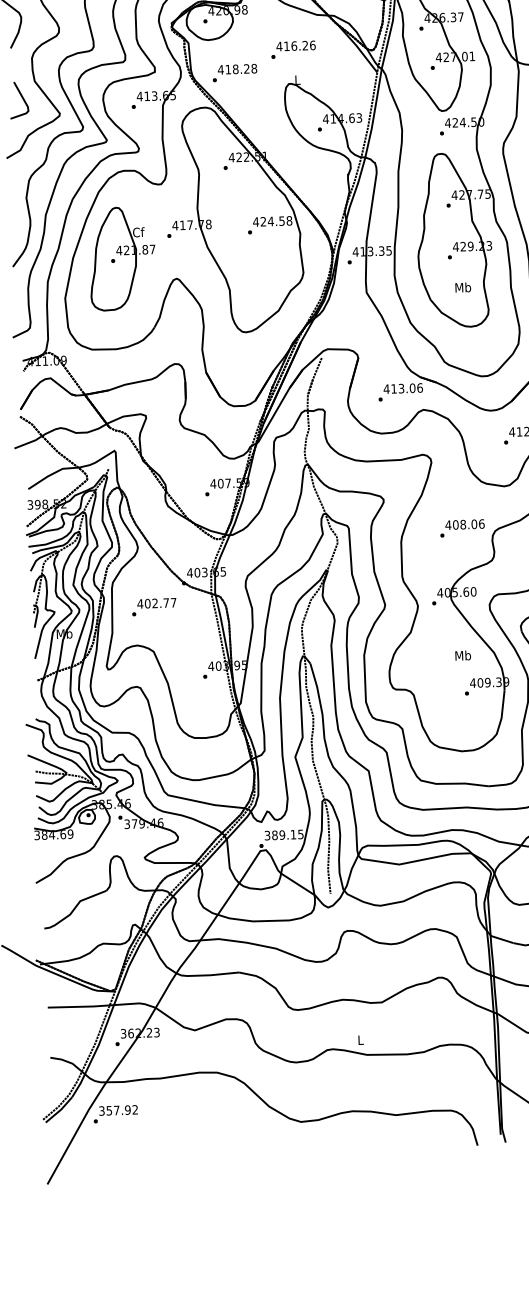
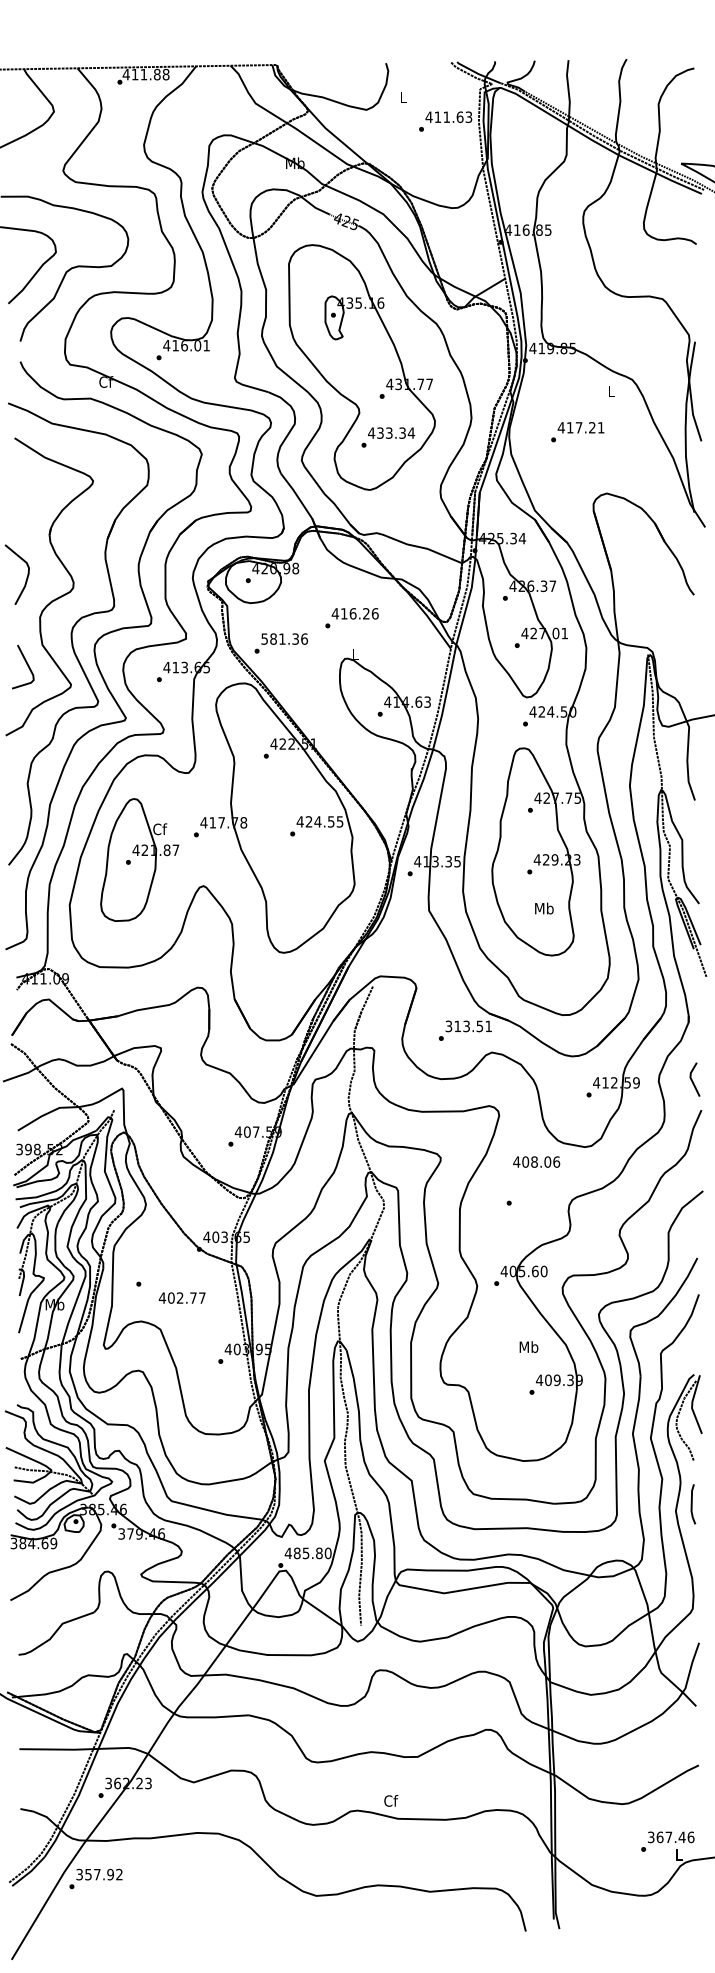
text: (237, 68) -> (284, 638), 418.28 -> 581.36
text: (288, 220) -> (339, 821), 424.58 -> 424.55
text: (403, 388) -> (468, 1026), 413.06 -> 313.51
text: (464, 524) -> (536, 1161), moved
text: (156, 602) -> (181, 1297), moved
text: (283, 835) -> (307, 1553), 389.15 -> 485.80
text: (361, 1039) -> (391, 1800), L -> Cf

